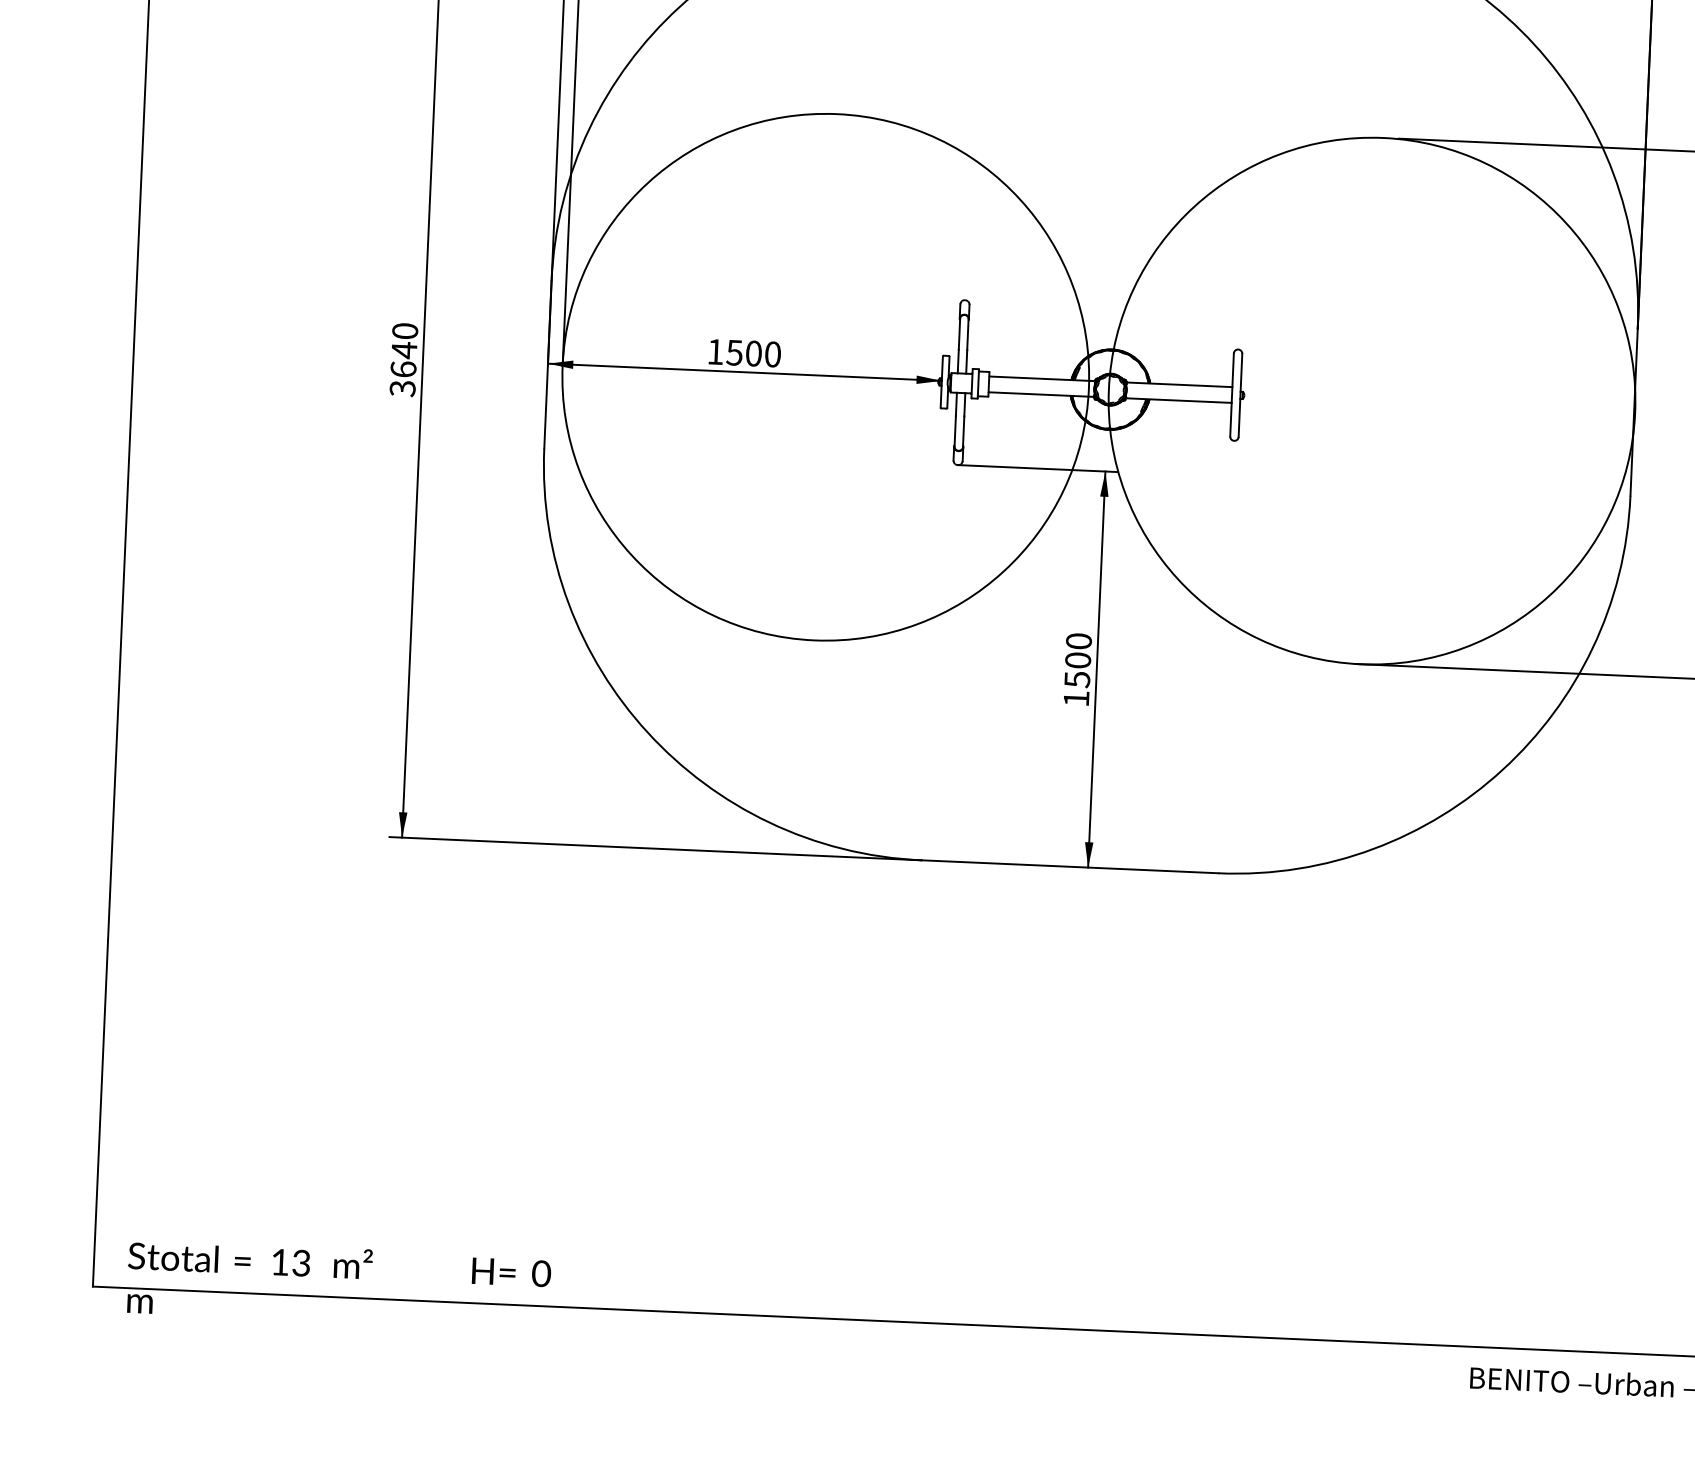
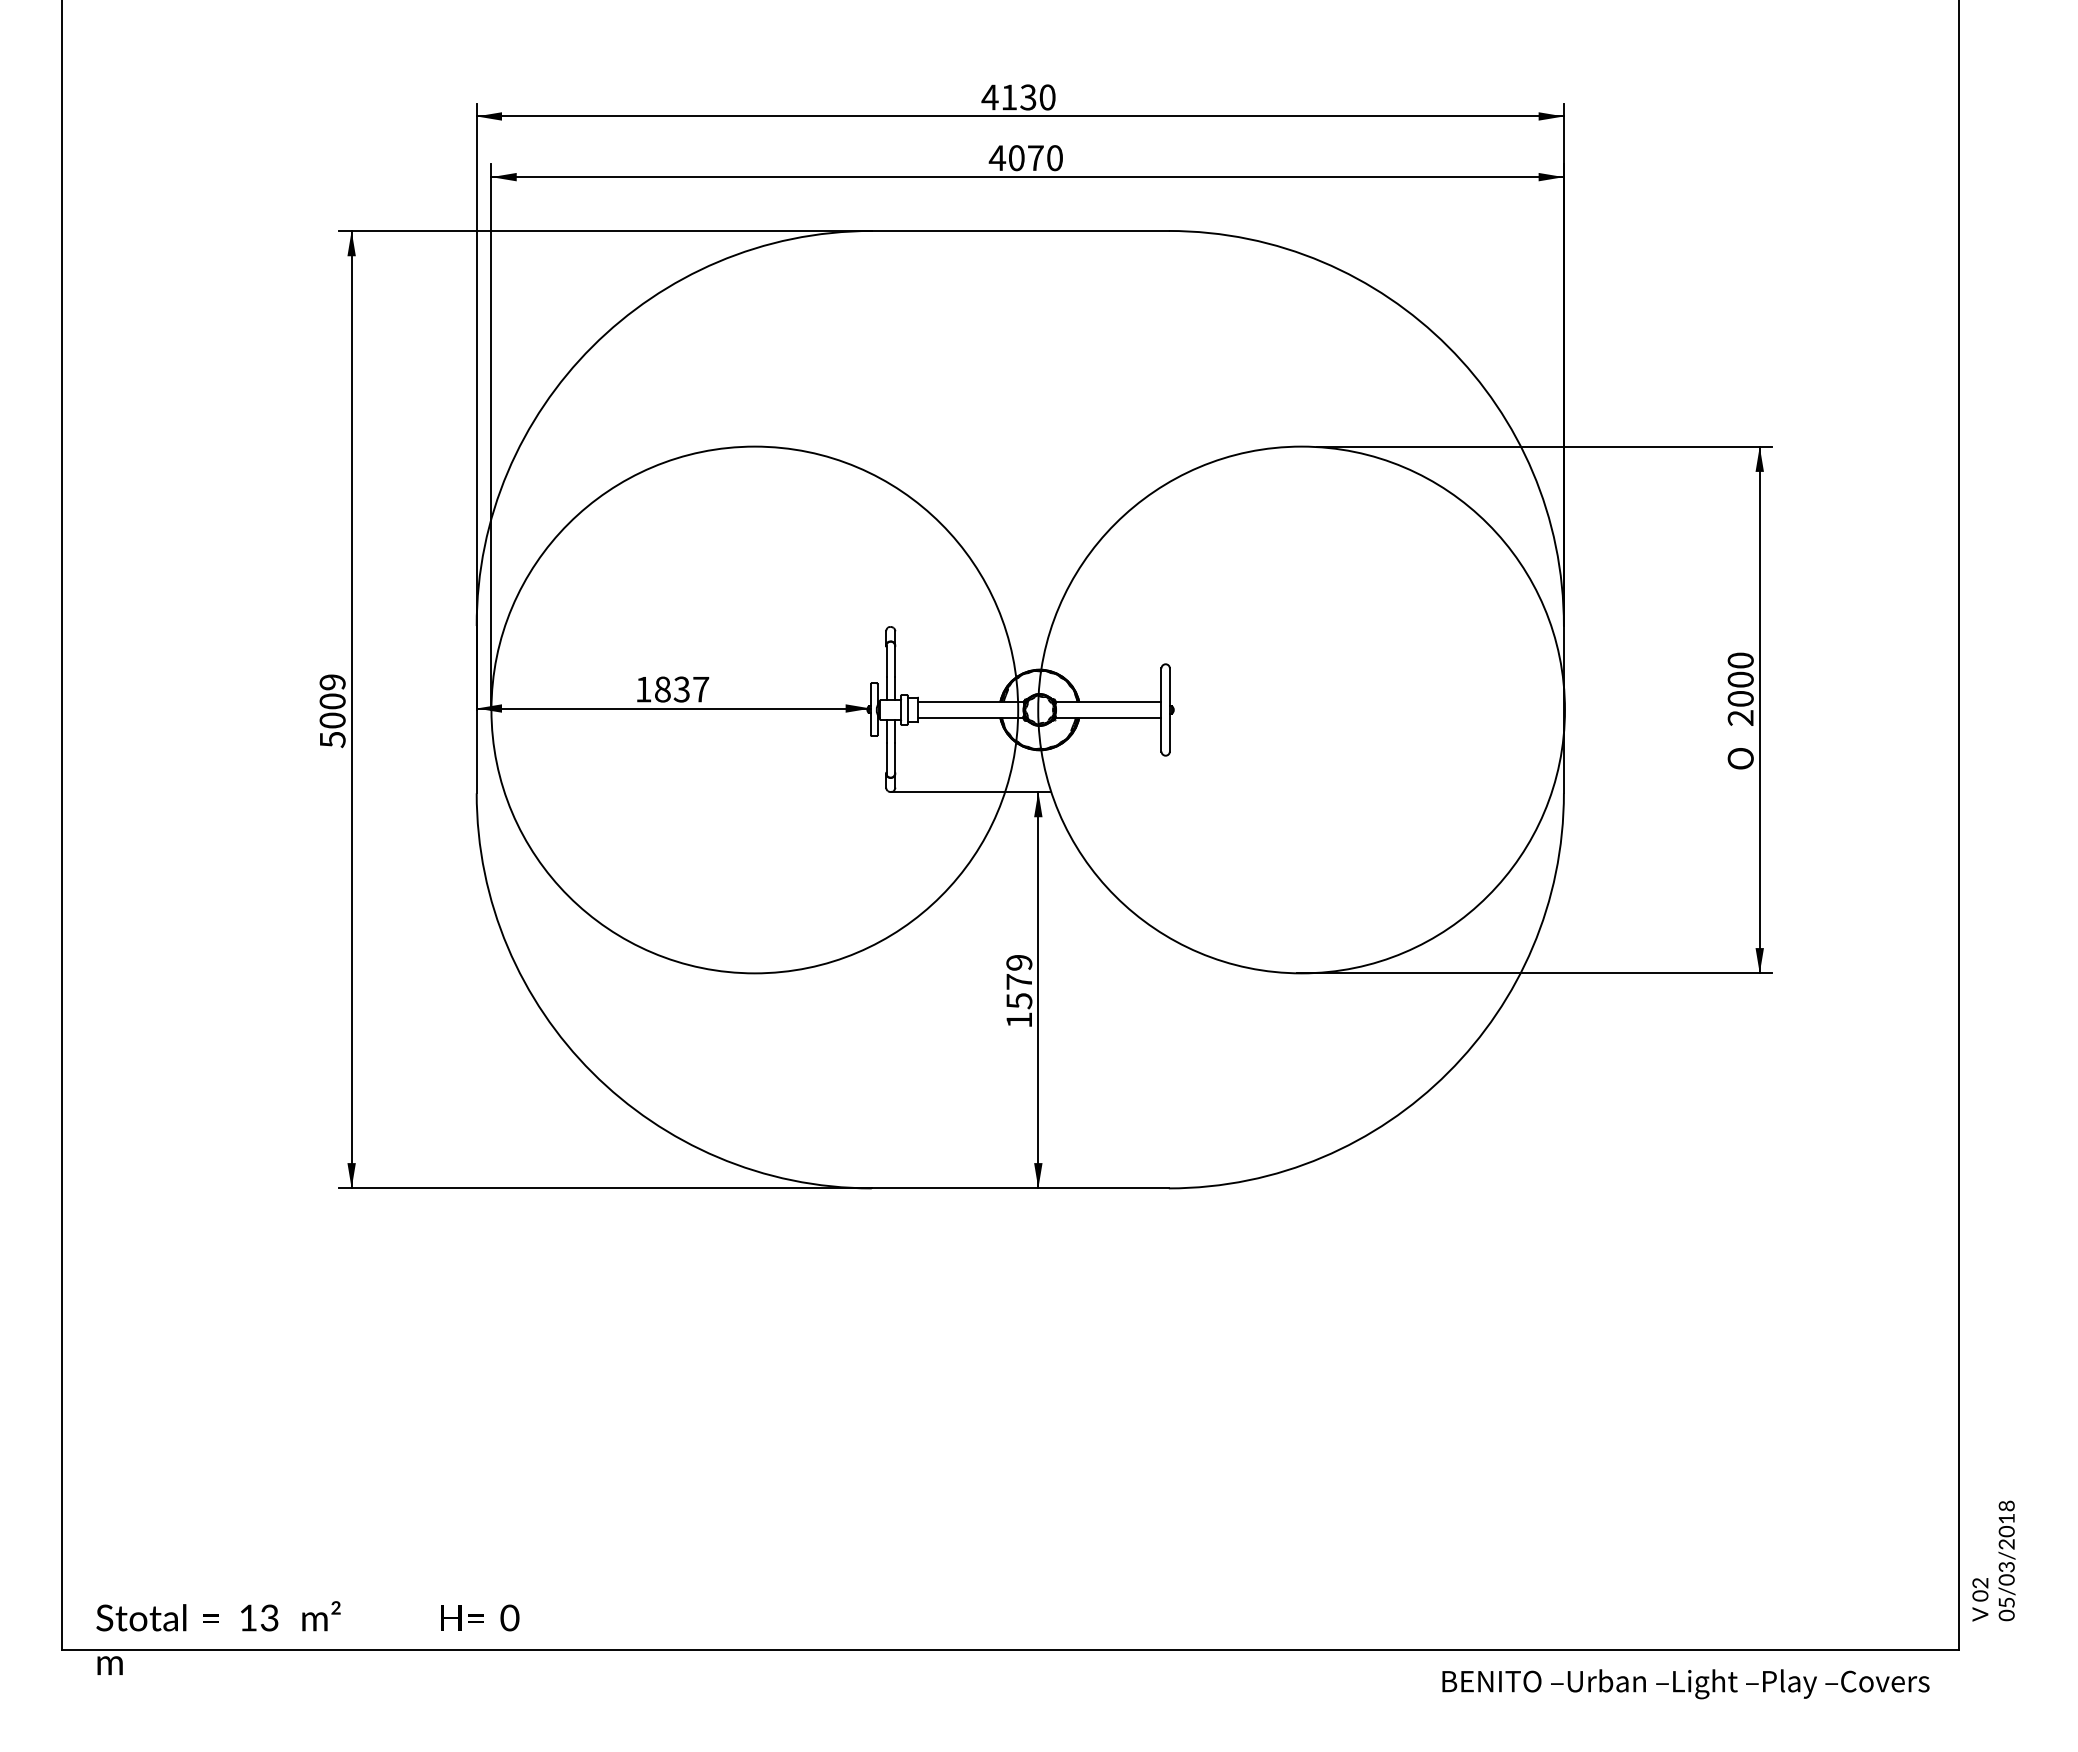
text: (753, 353) -> (681, 689), 1500 -> 1837
text: (403, 359) -> (332, 710), 3640 -> 5009
text: (1078, 650) -> (1019, 971), 1500 -> 1579

